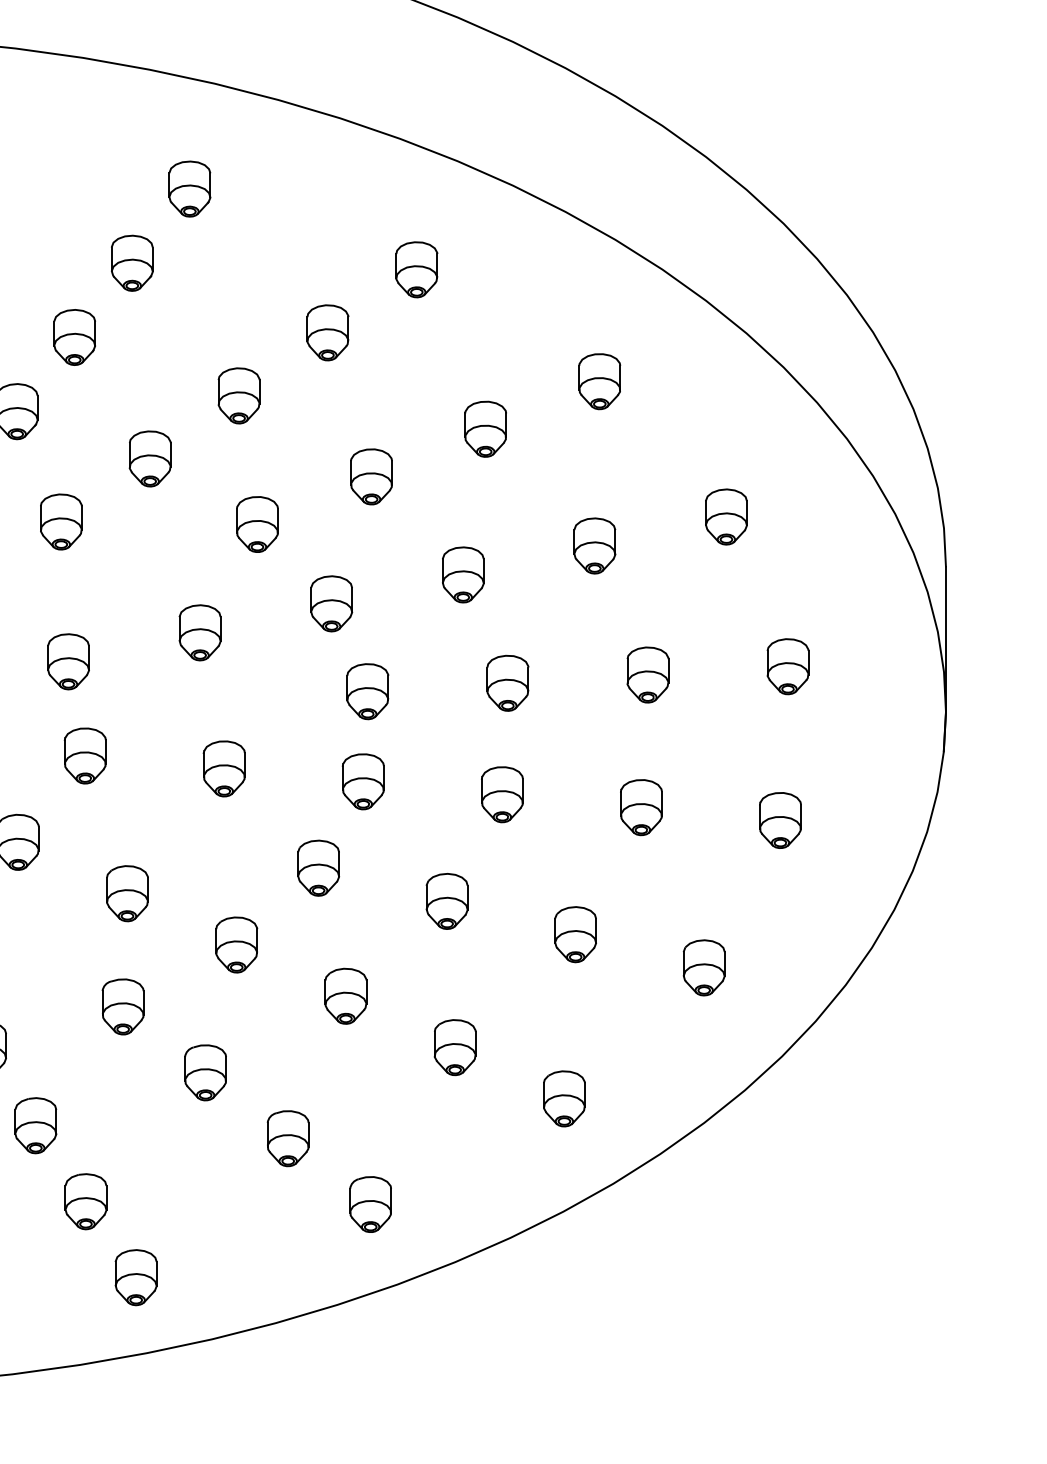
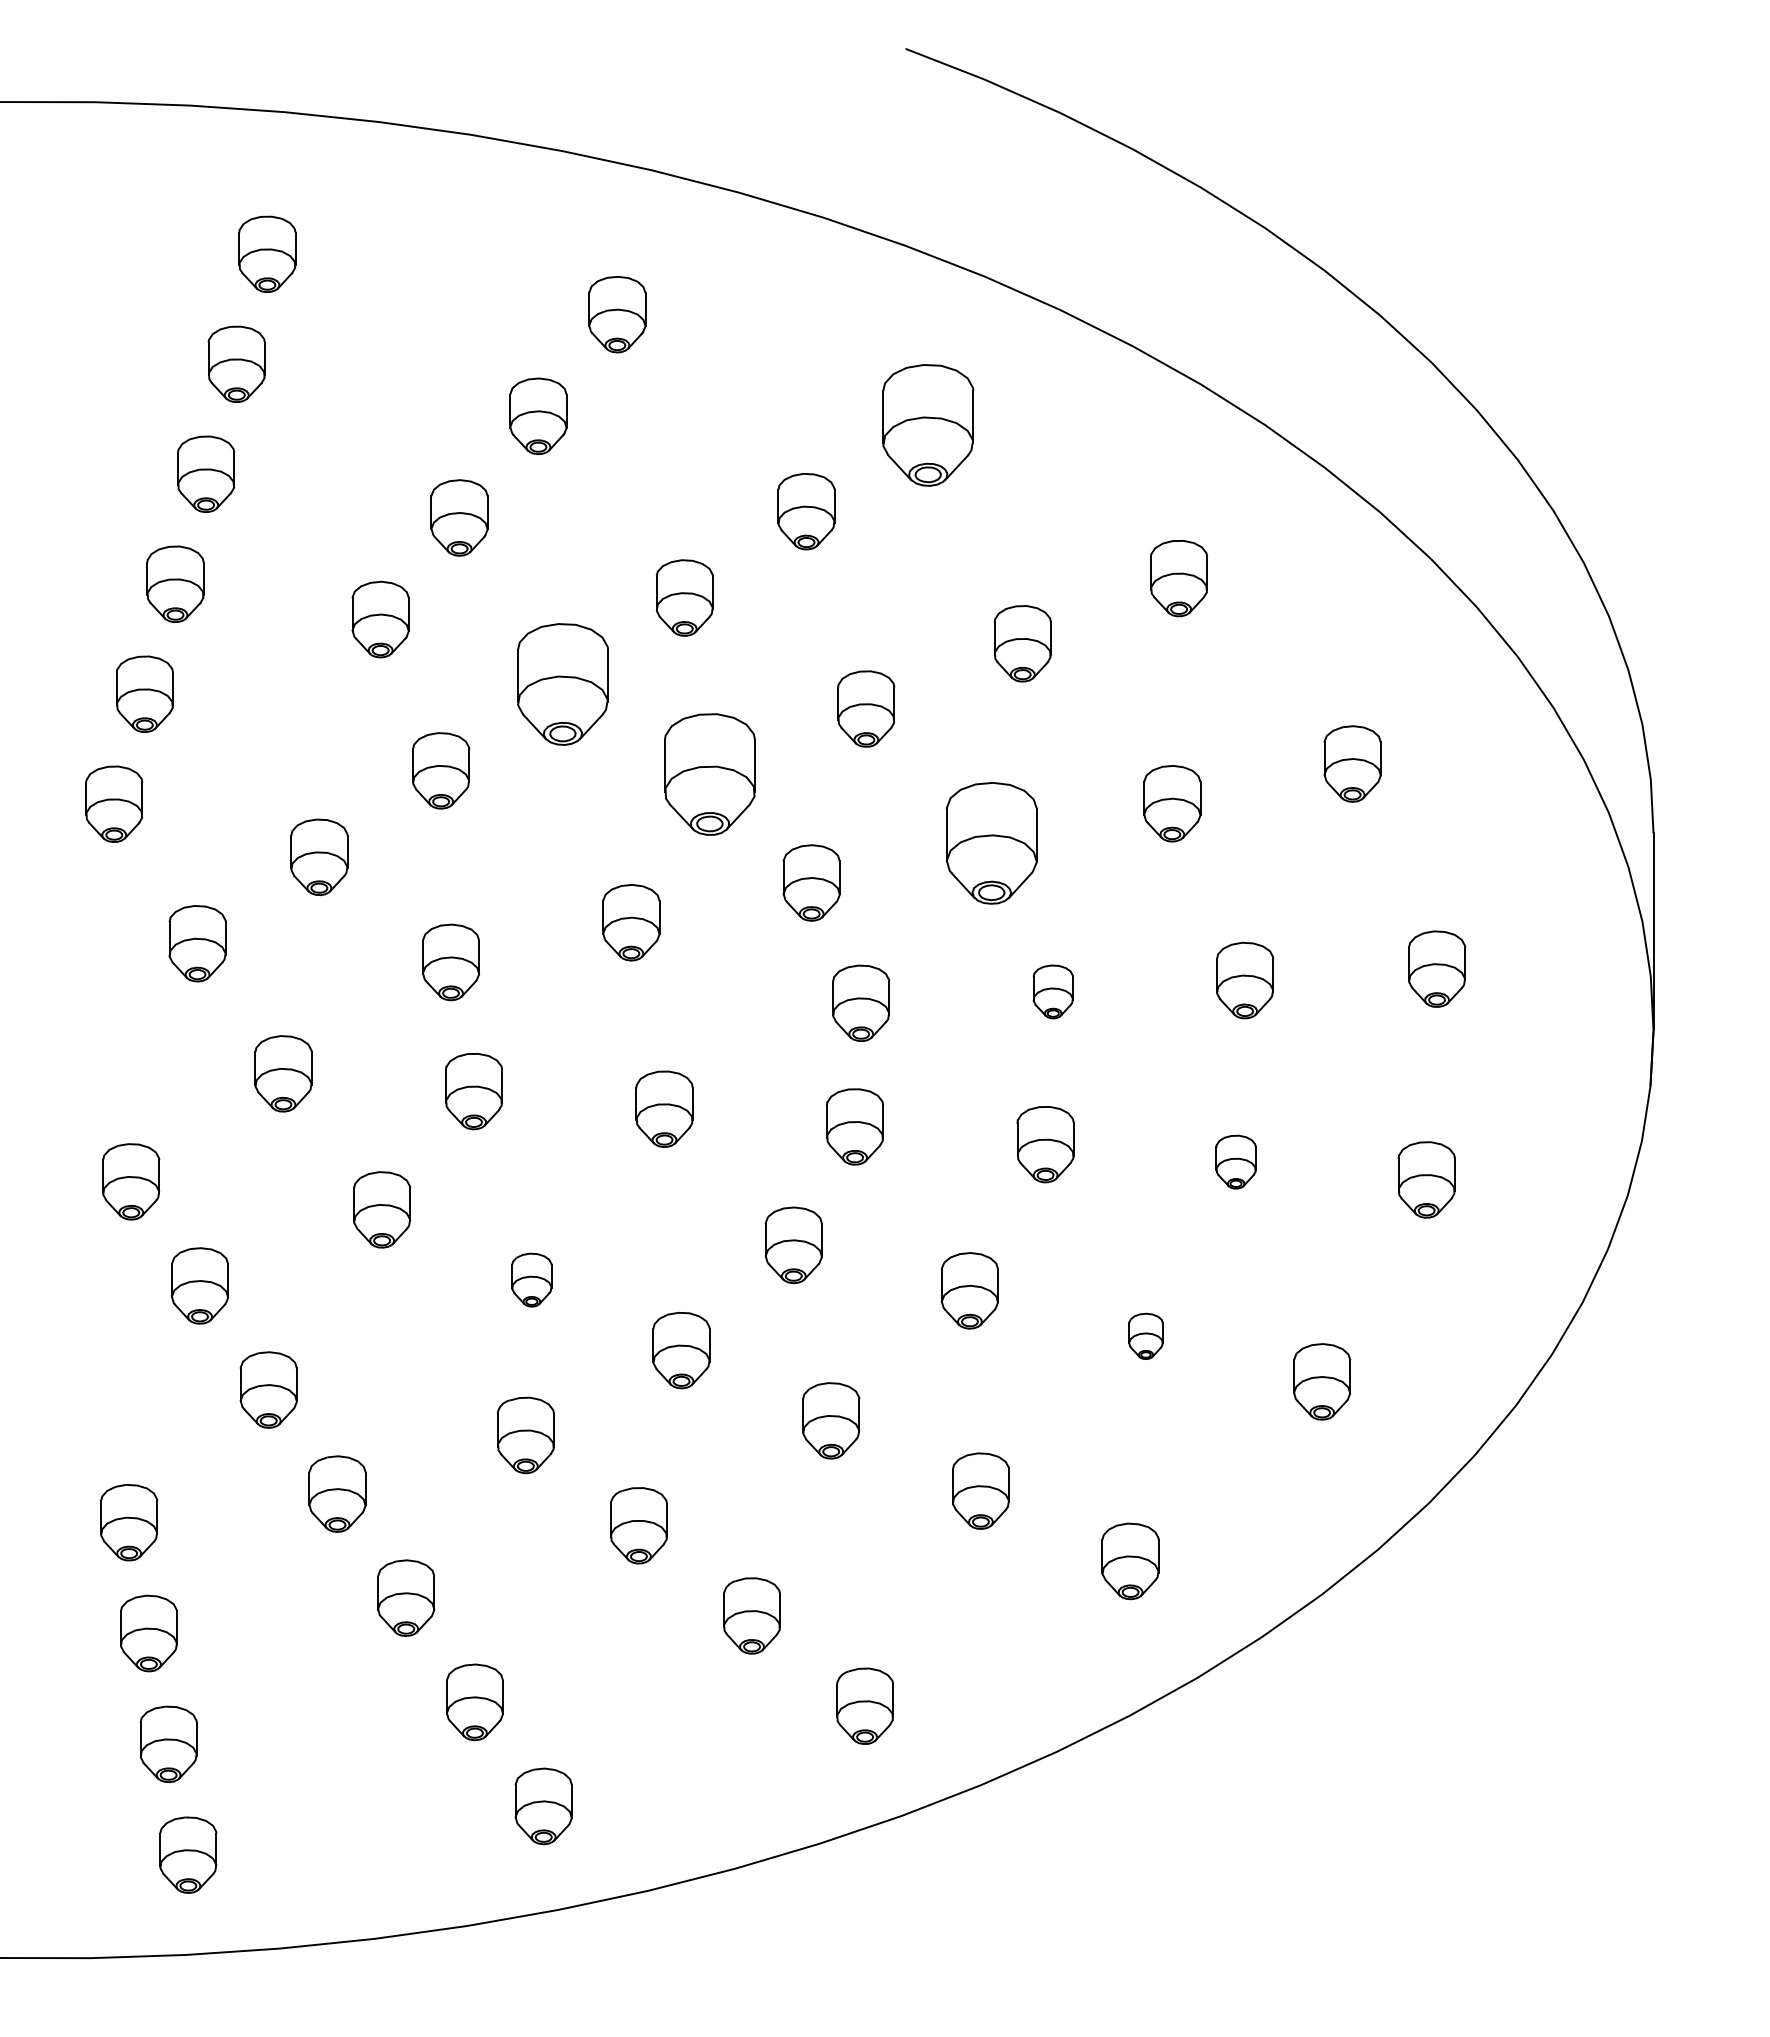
part: (416, 269) -> (928, 424), size x1.6
part: (149, 458) -> (562, 684), size x1.6
part: (257, 523) -> (709, 773), size x1.6
part: (463, 575) -> (992, 843), size x1.6
part: (508, 683) -> (1053, 991), size x0.7
part: (640, 807) -> (1235, 1161), size x0.7
part: (127, 893) -> (531, 1279), size x0.7
part: (575, 934) -> (1145, 1336), size x0.6

